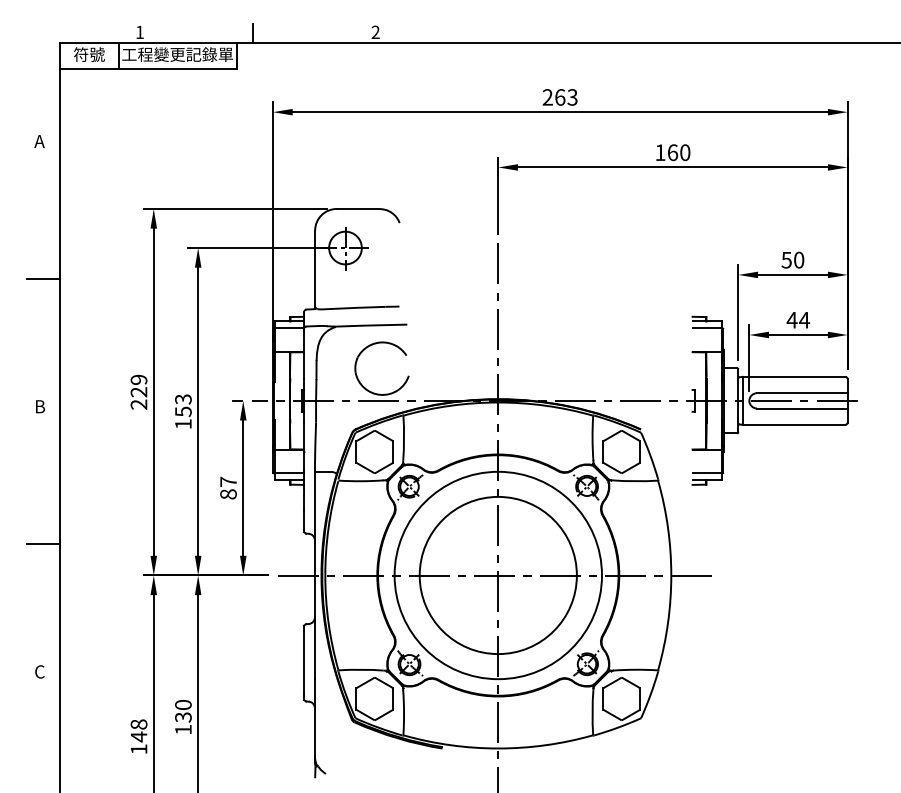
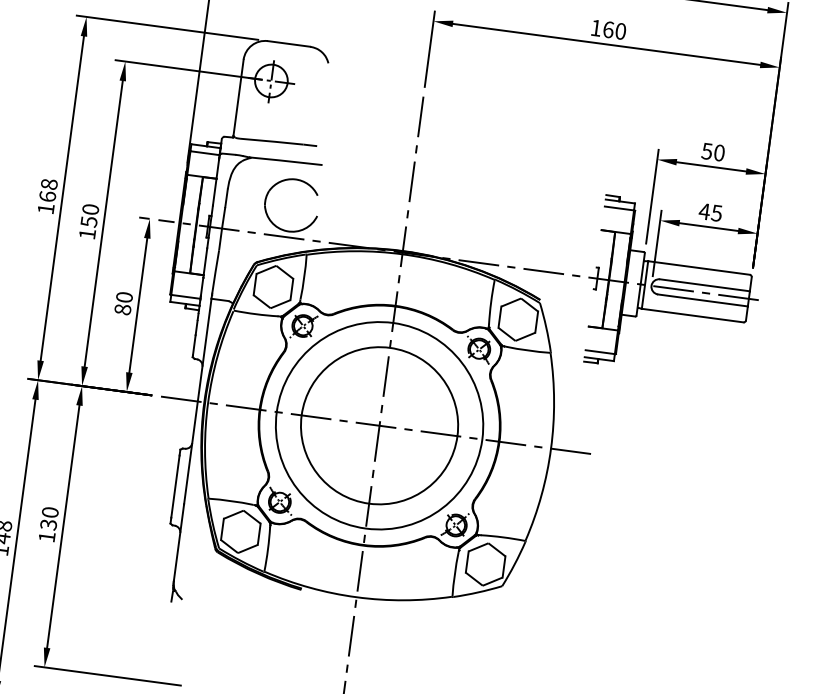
text: (804, 320) -> (716, 213), 44 -> 45
text: (138, 391) -> (47, 195), 229 -> 168
text: (183, 399) -> (90, 209), 153 -> 150
text: (228, 481) -> (124, 296), 87 -> 80

